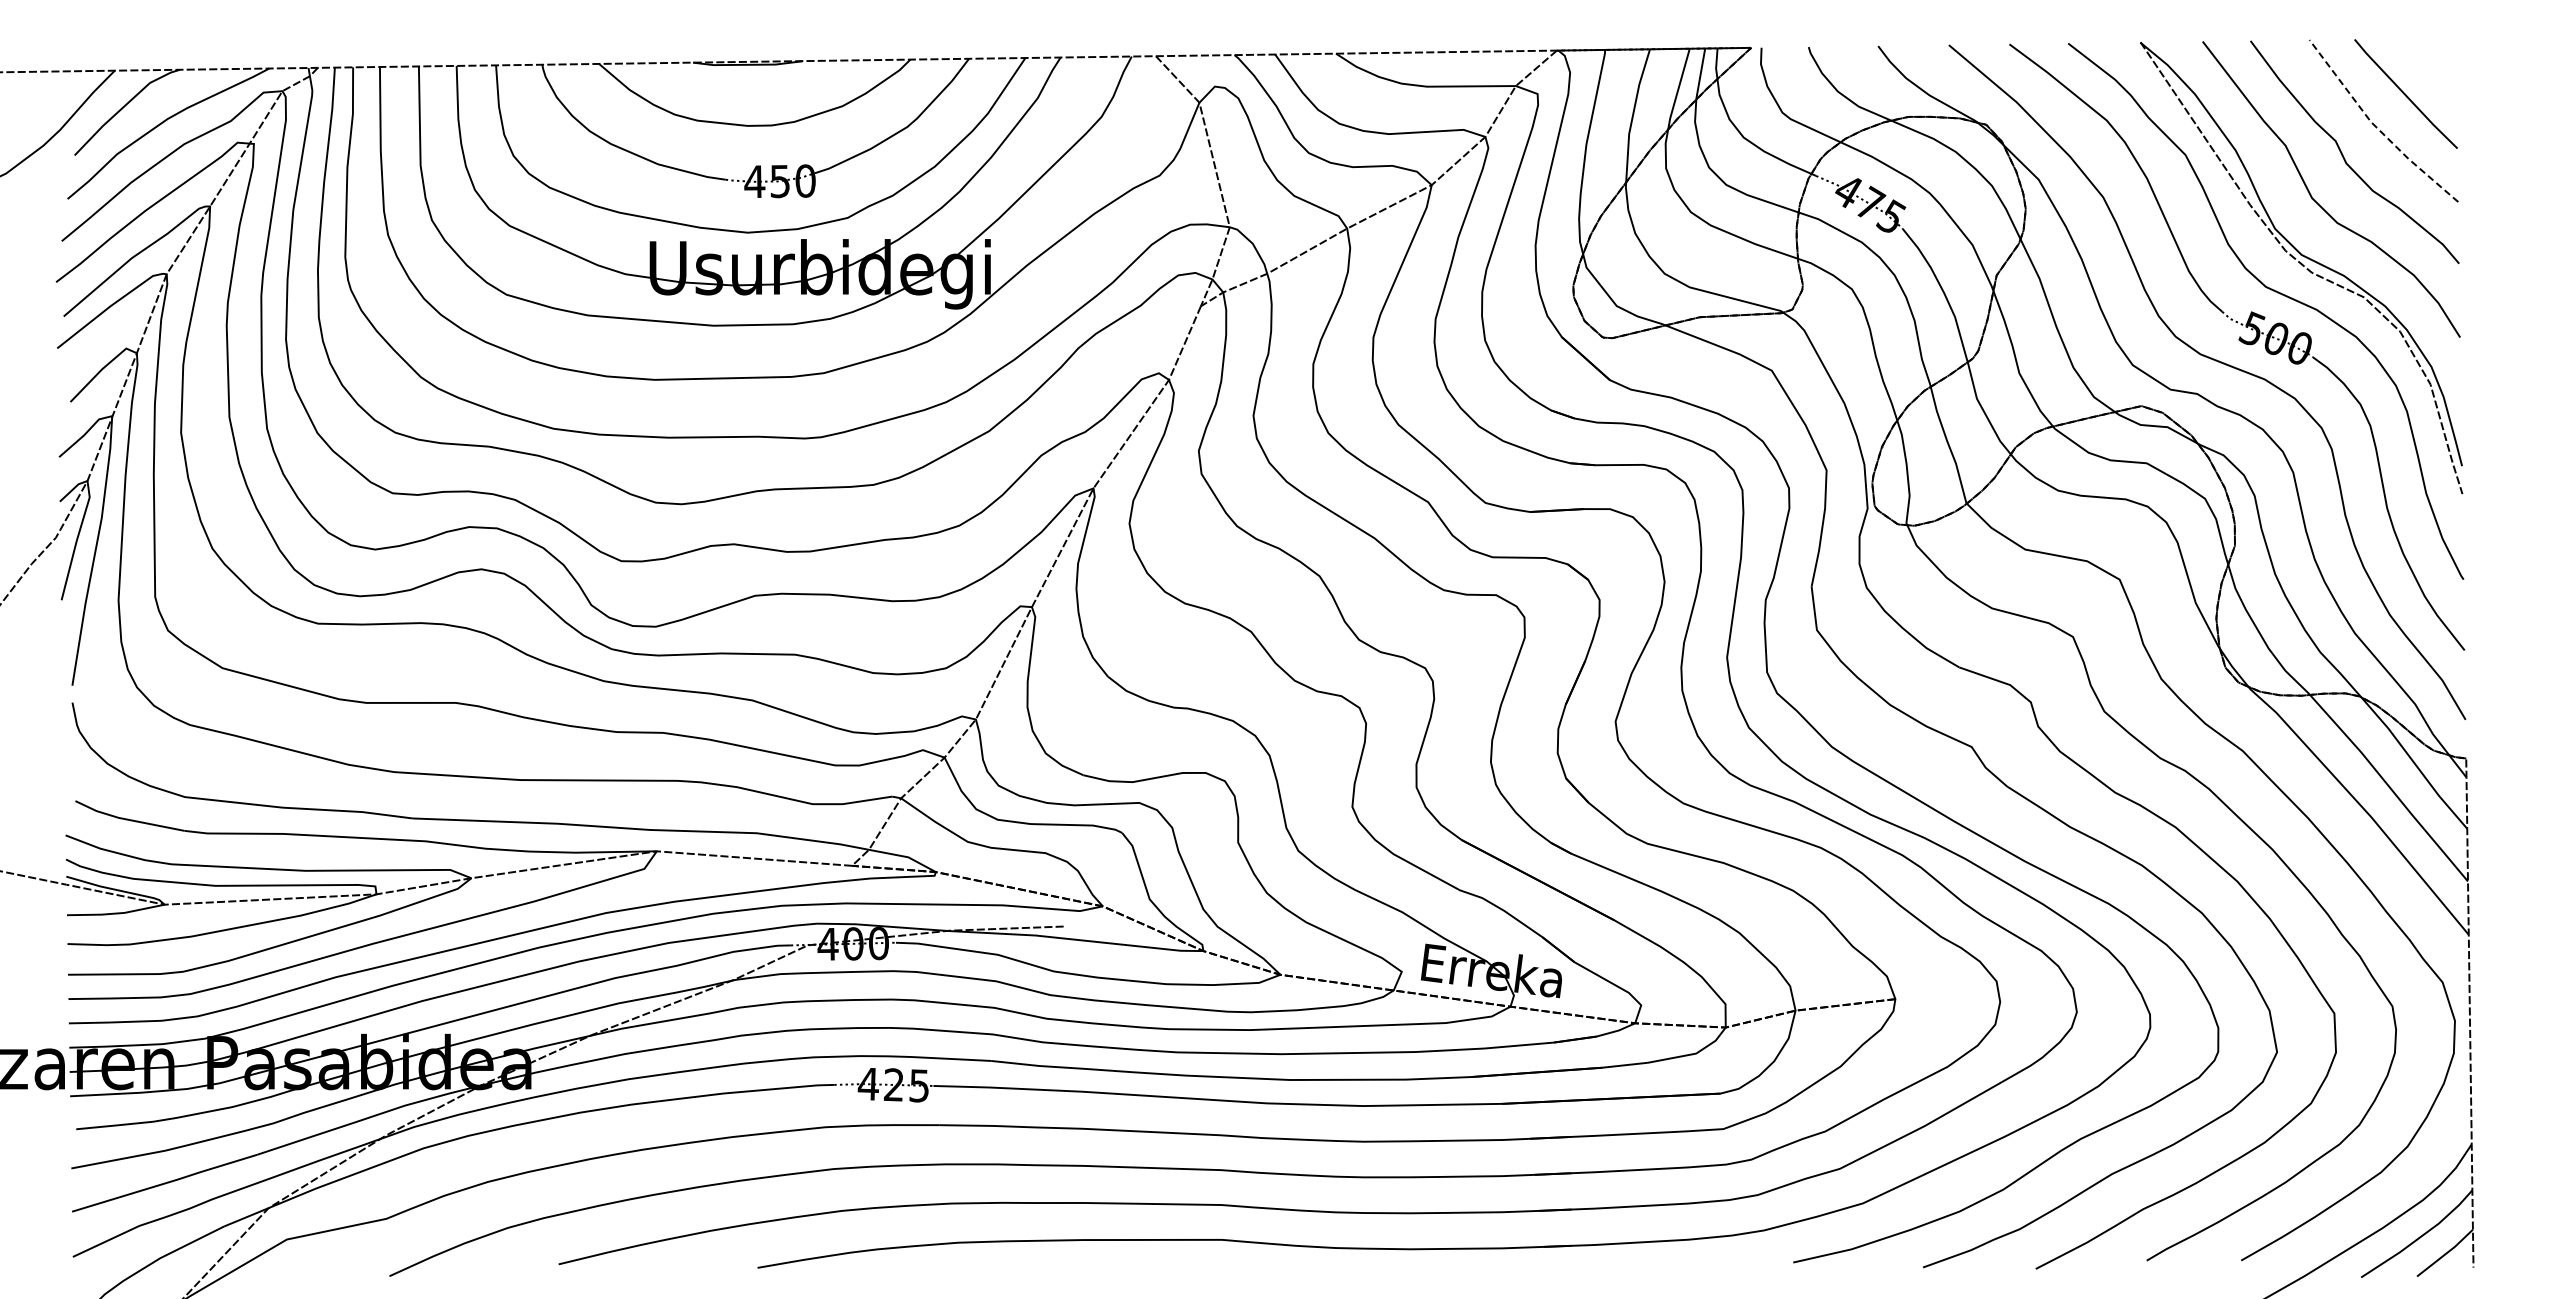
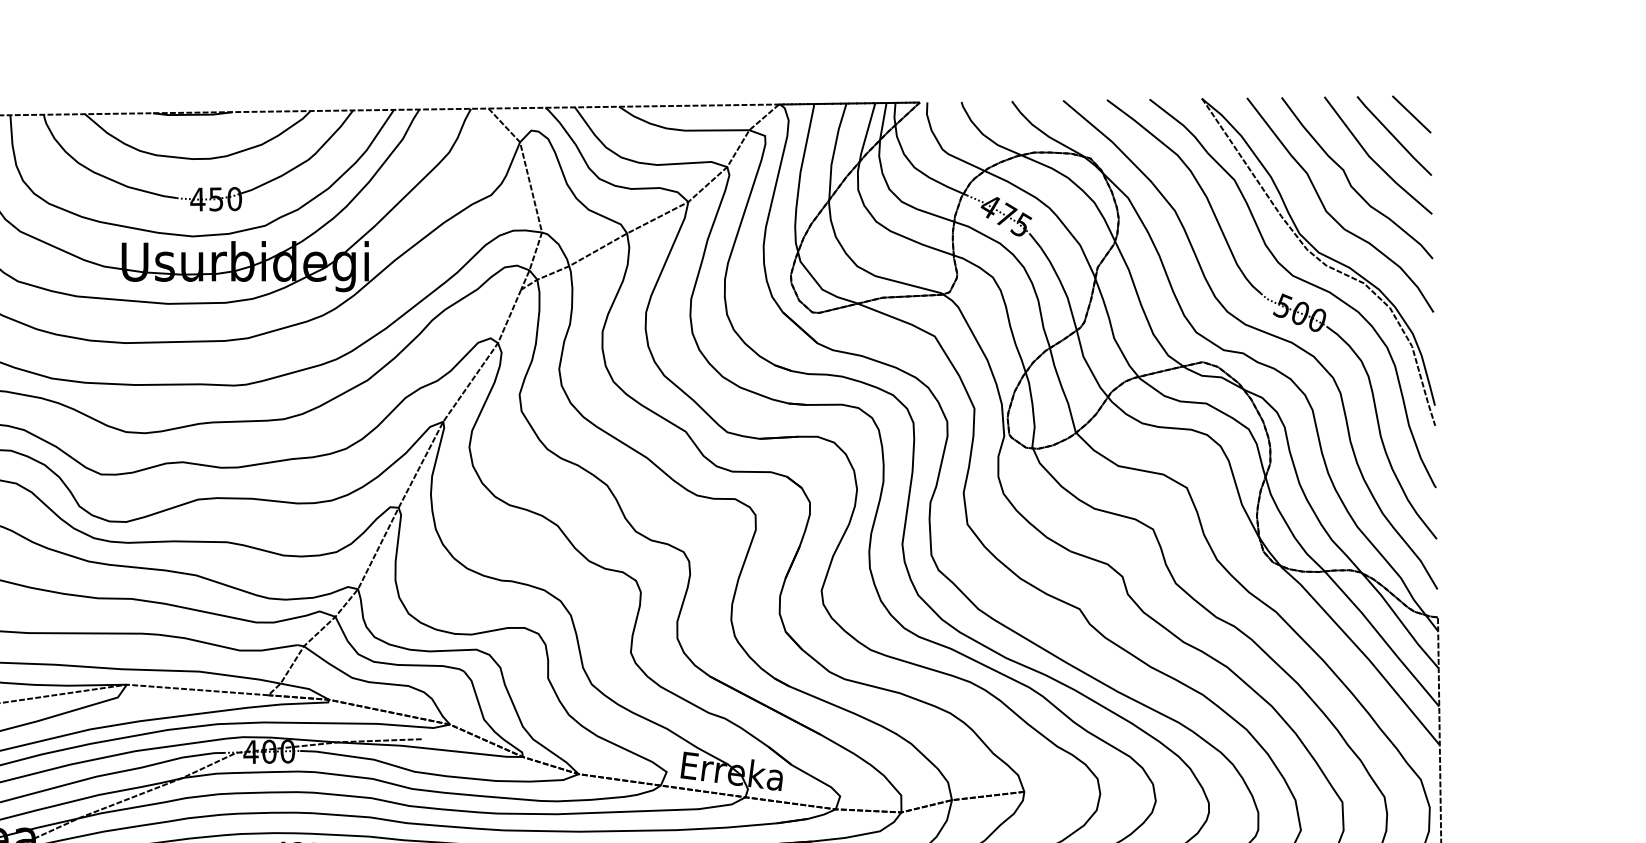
line: (2430, 64) -> (1412, 114), added
line: (2376, 127) -> (1372, 160), dashed -> solid

